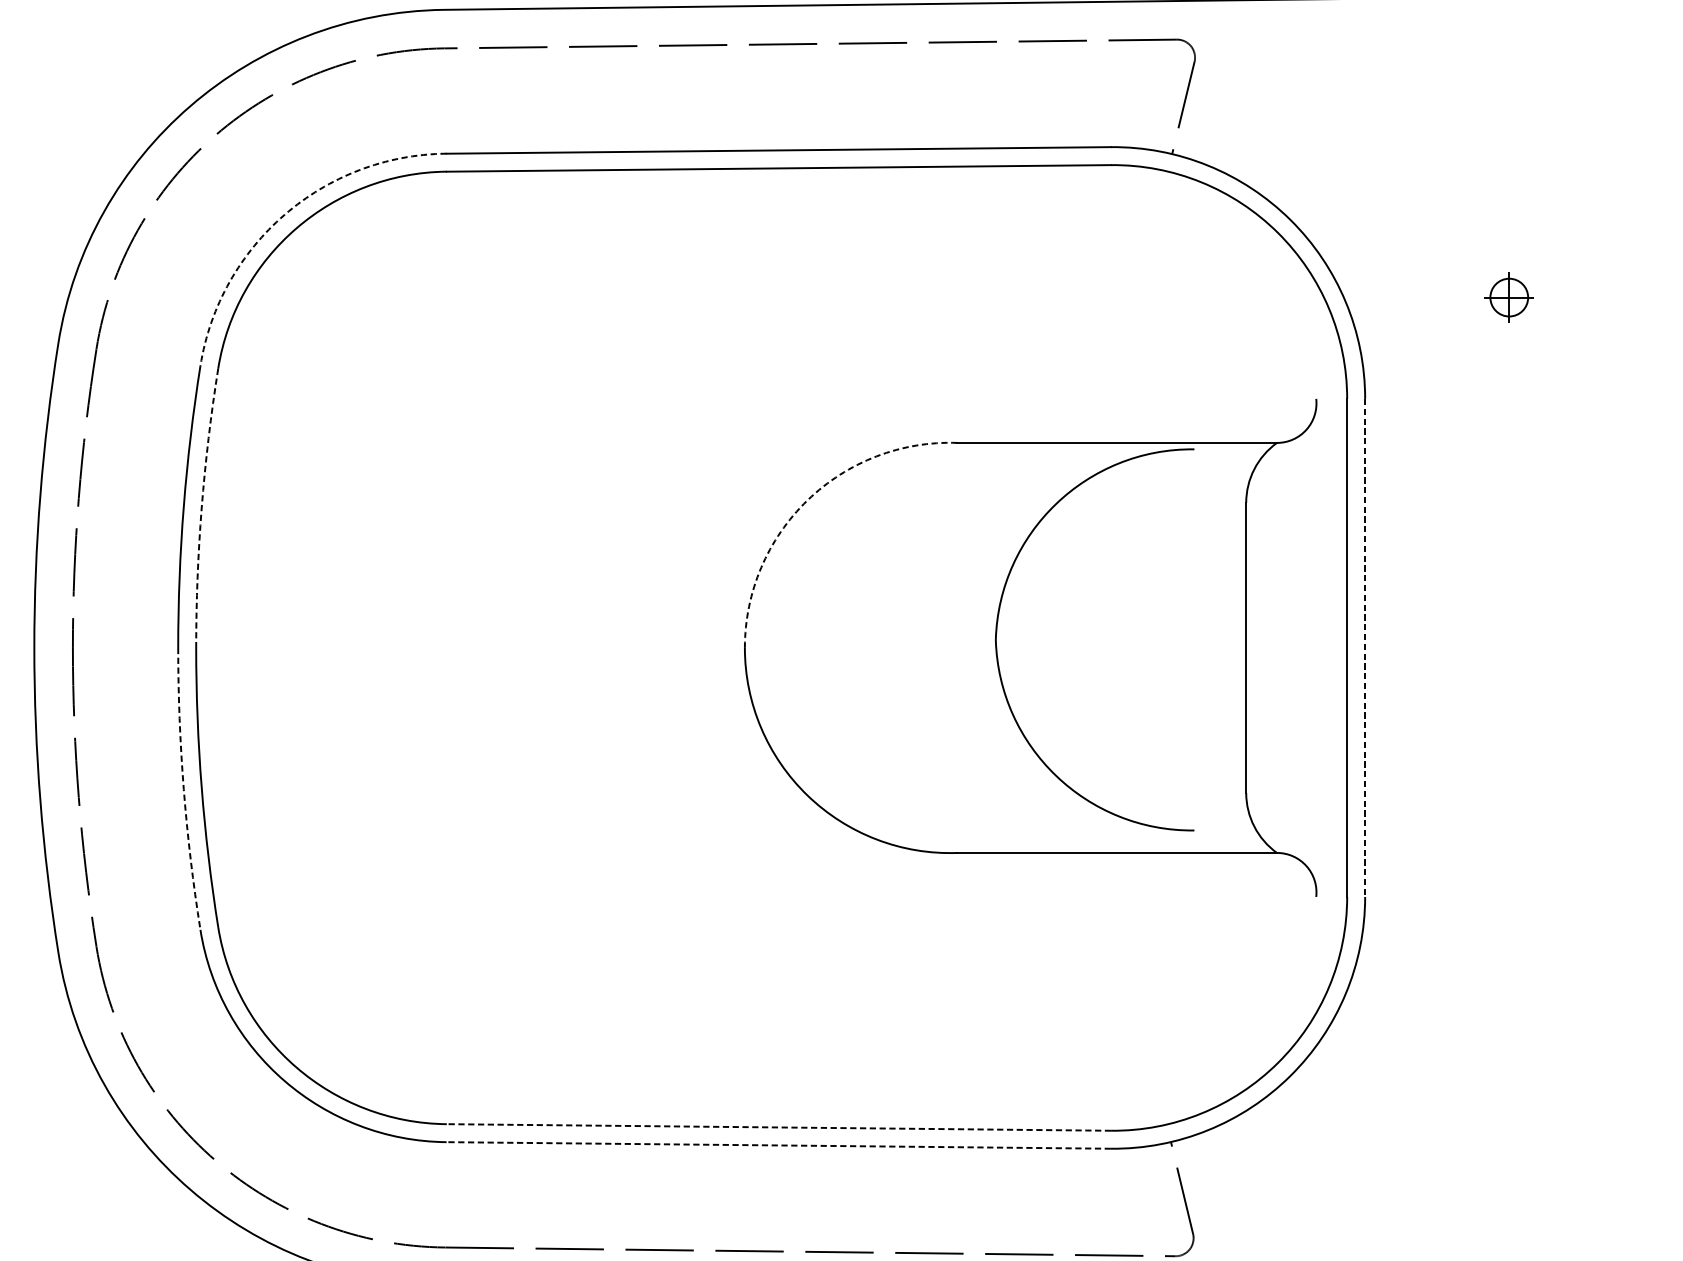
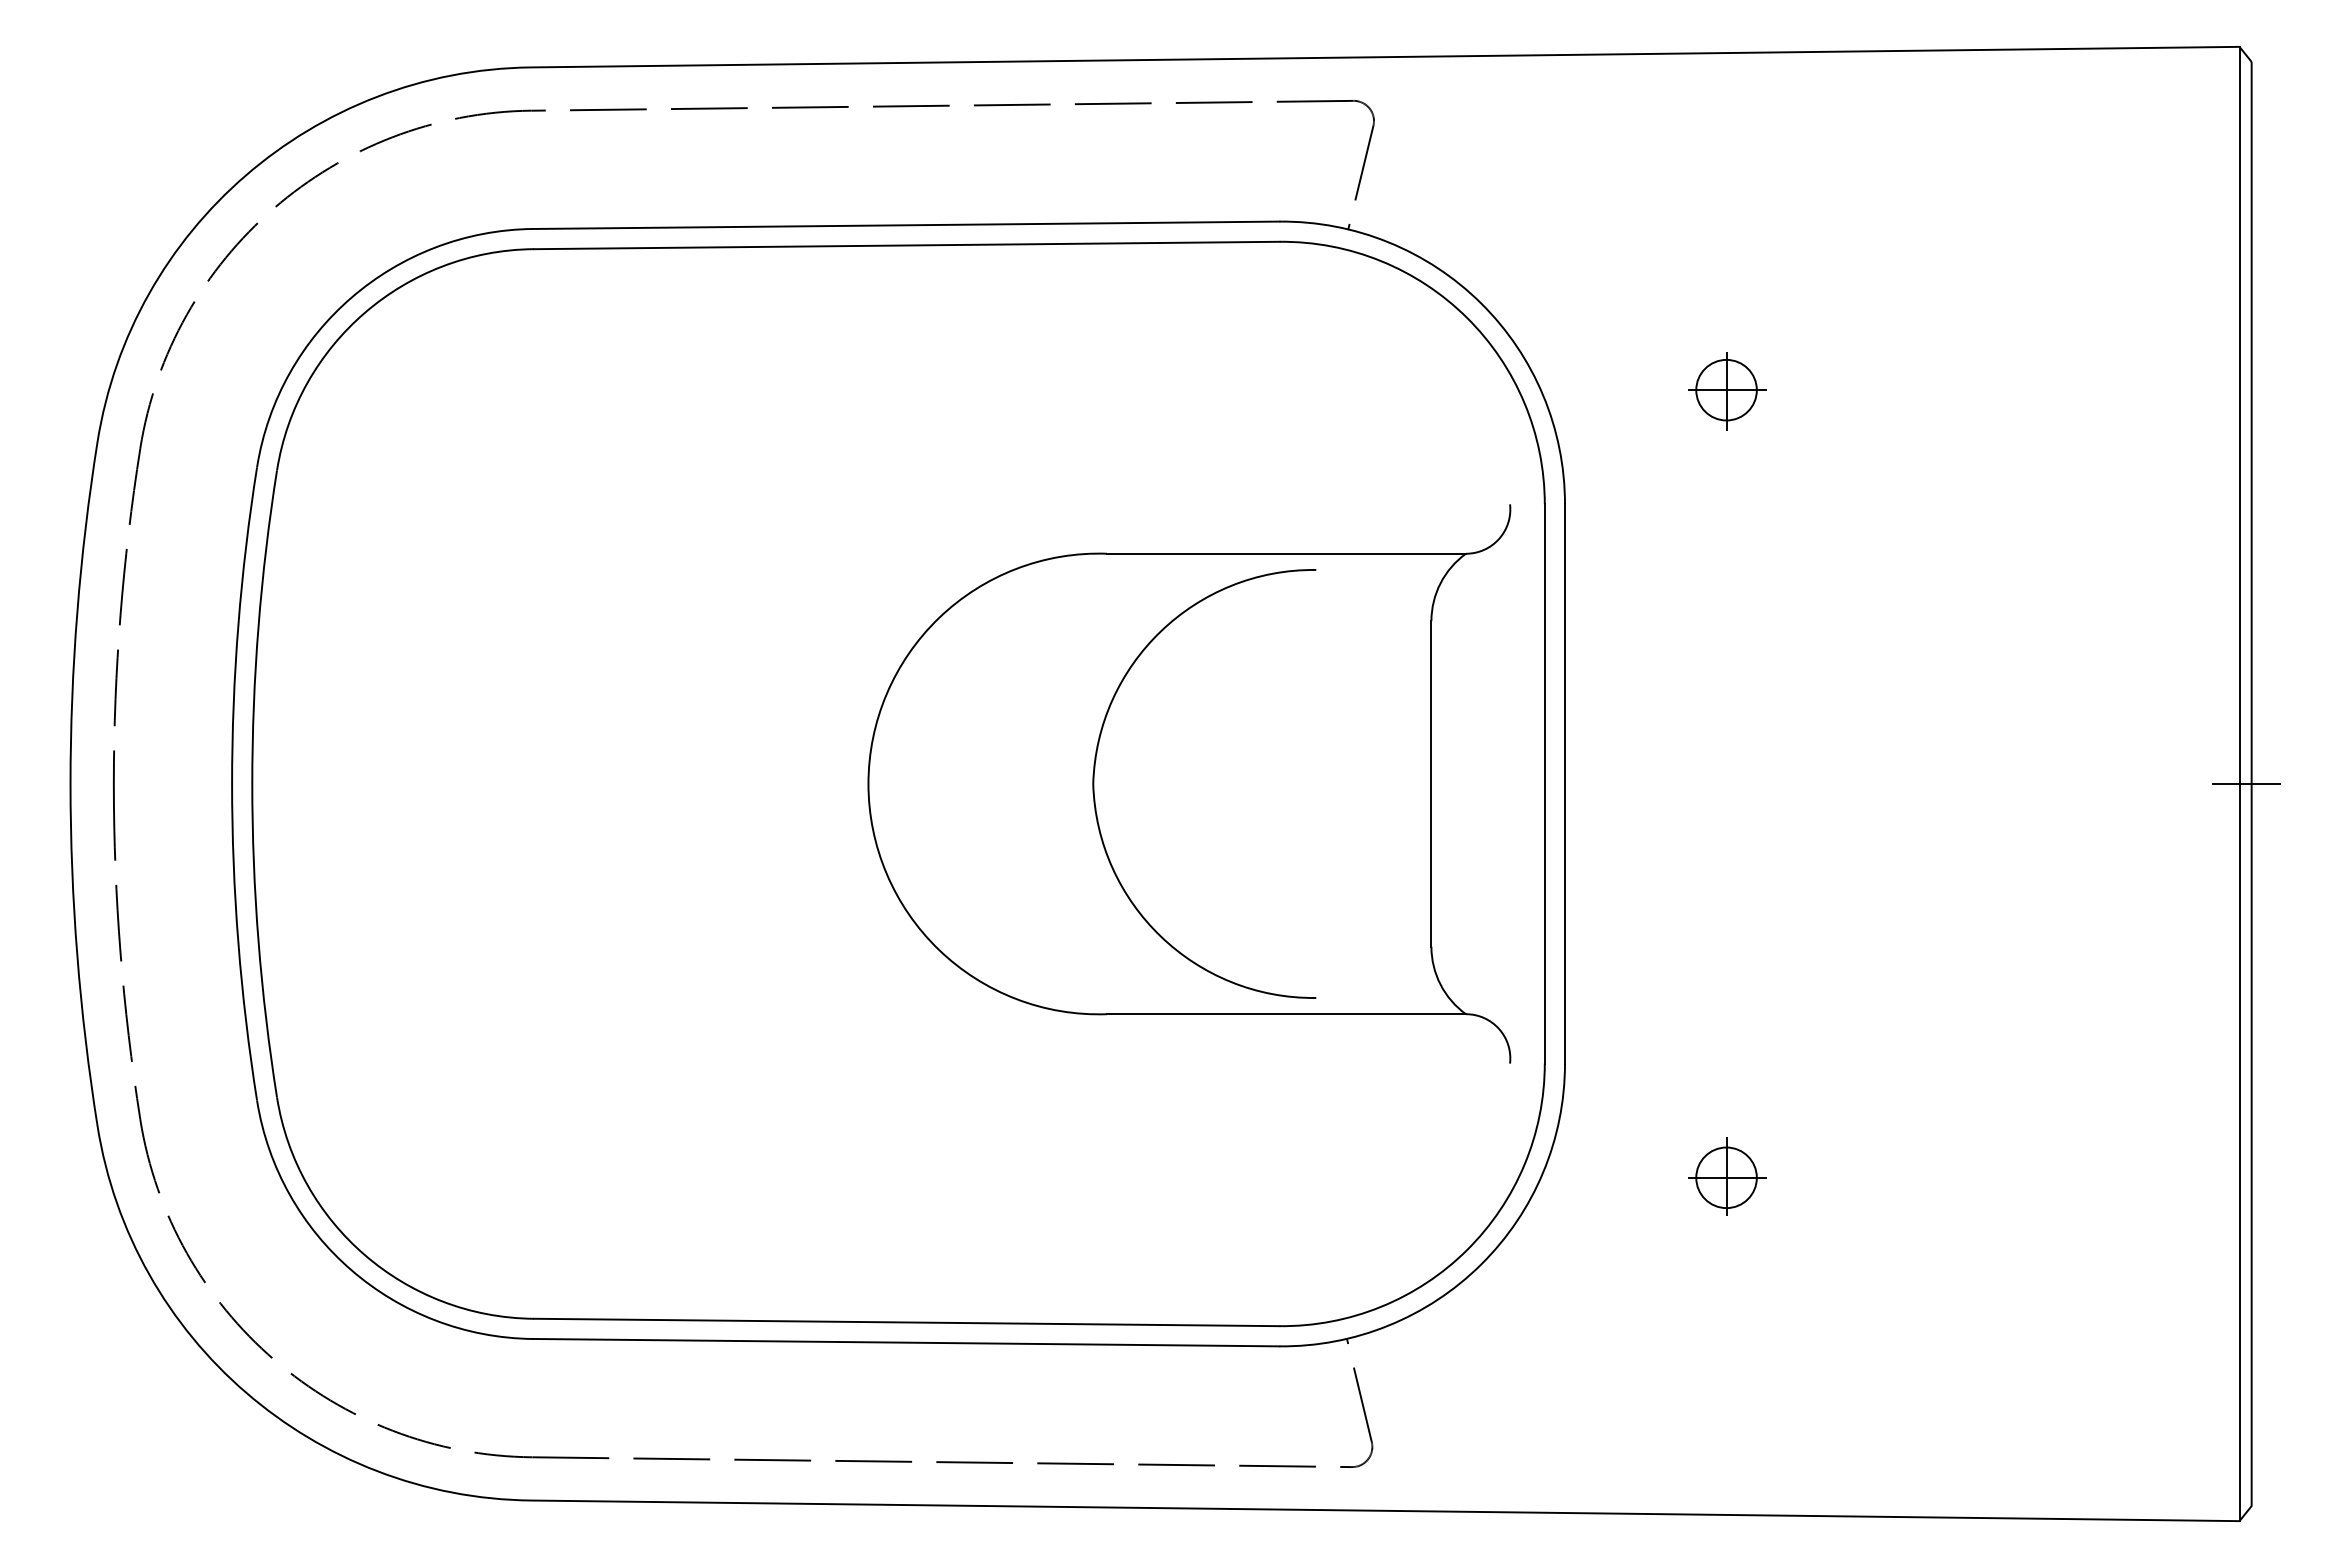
arc: (284, 214) -> (351, 297), dashed -> solid
part: (1509, 298) -> (1727, 391), size x1.43
arc: (807, 500) -> (938, 618), dashed -> solid
arc: (201, 507) -> (258, 626), dashed -> solid
part: (997, 627) -> (1095, 769), moved
line: (1365, 647) -> (1565, 783), dashed -> solid
arc: (183, 789) -> (238, 942), dashed -> solid
part: (1509, 997) -> (1727, 1176), added
line: (778, 1127) -> (906, 1322), dashed -> solid
line: (778, 1145) -> (906, 1342), dashed -> solid

